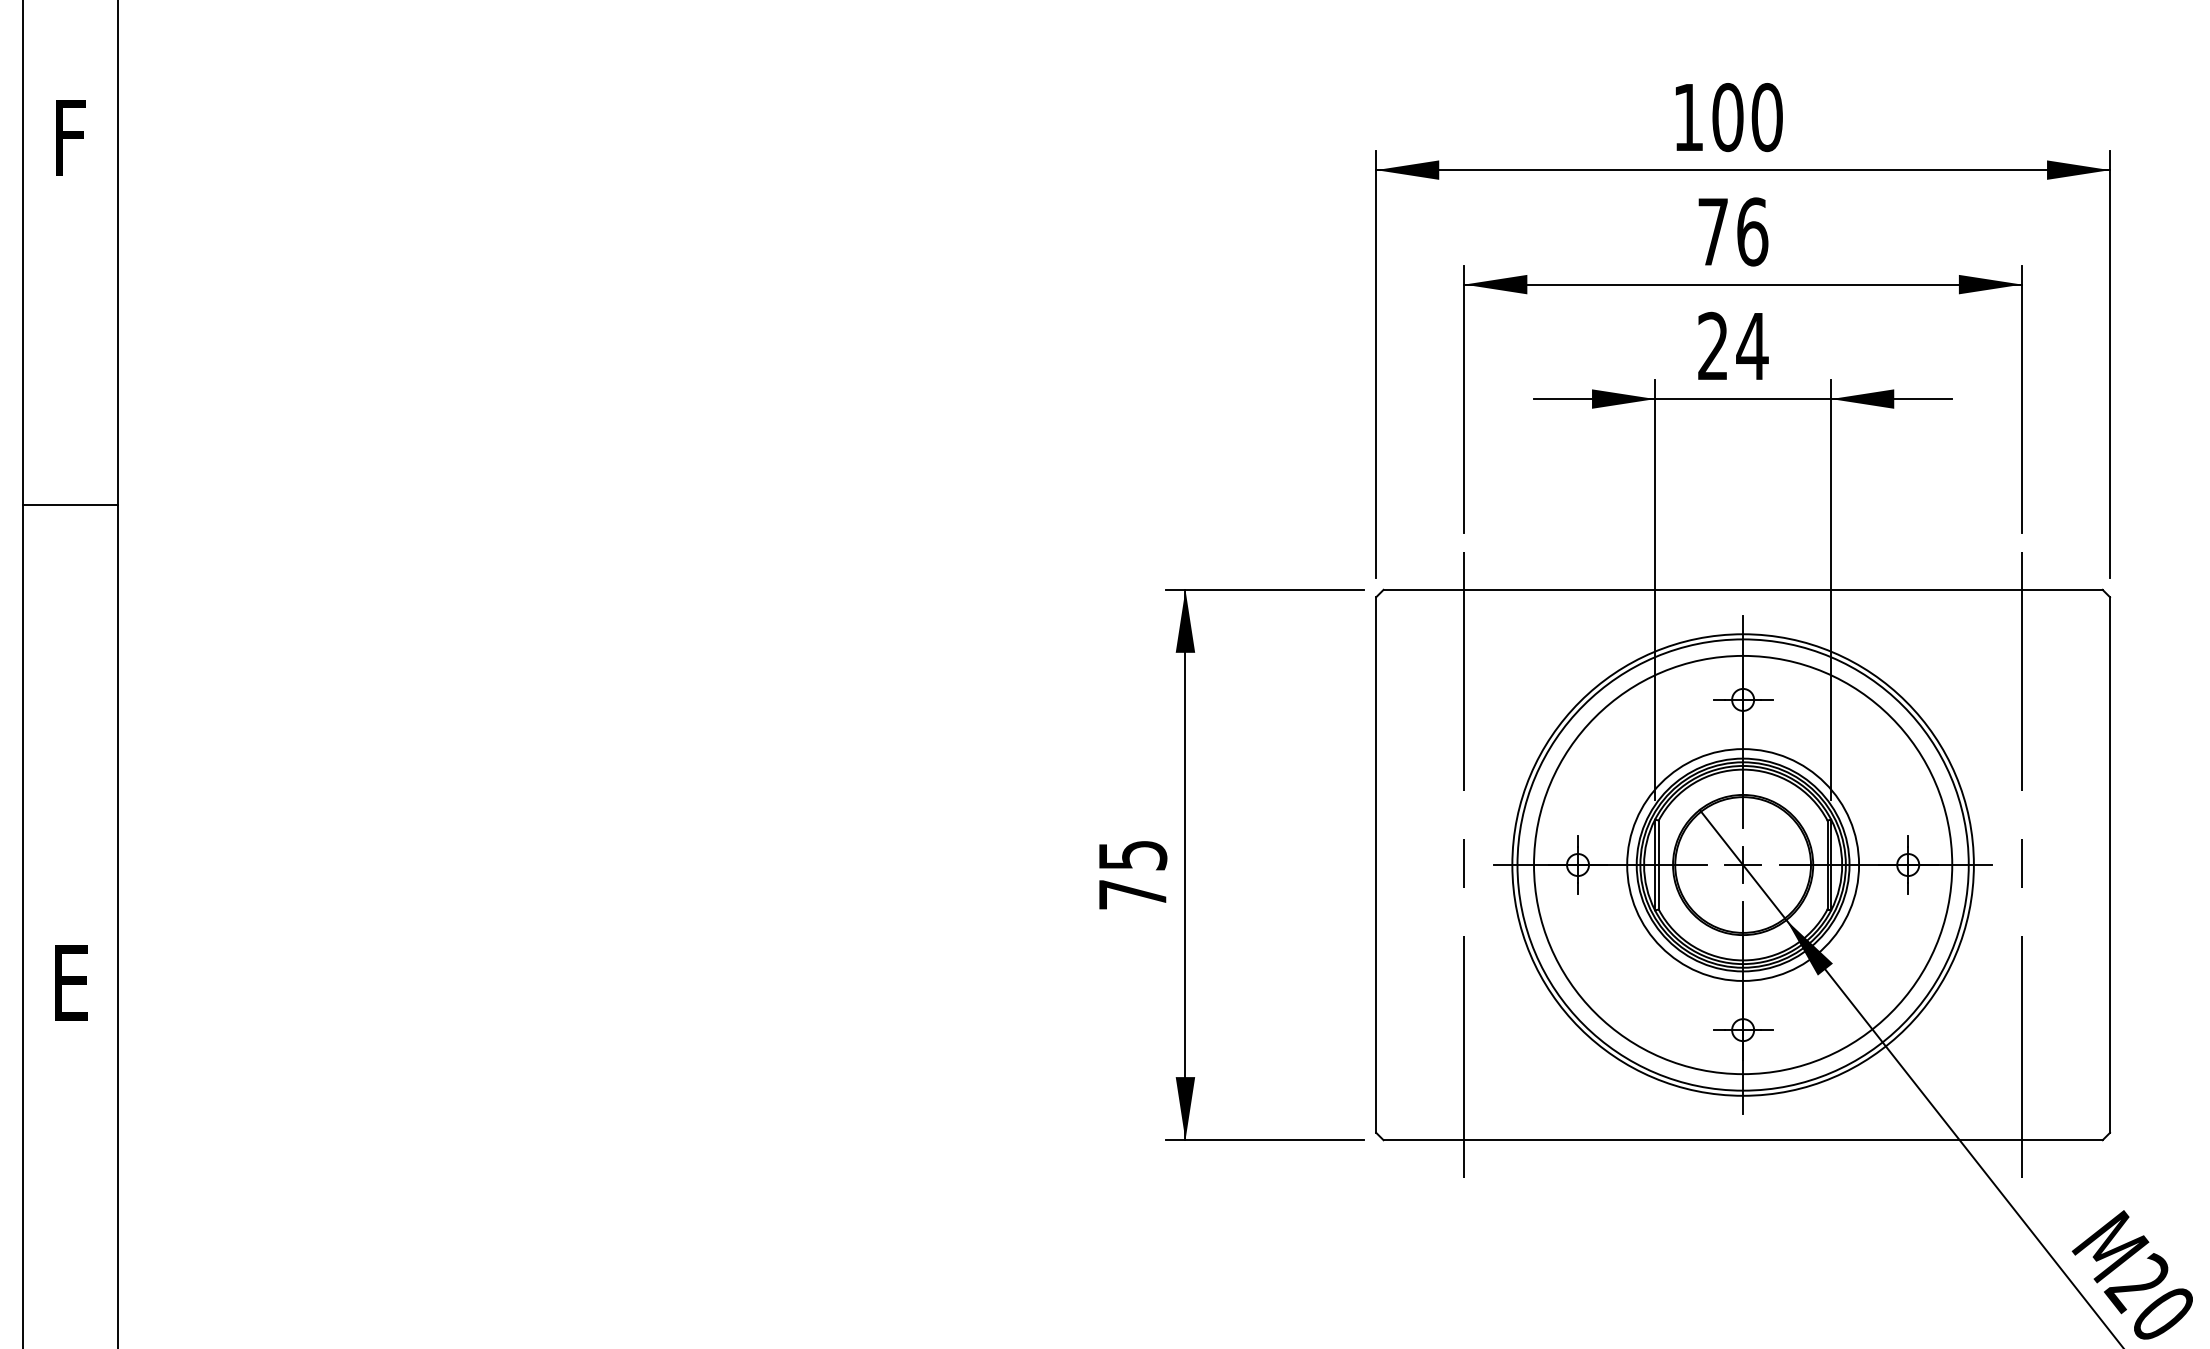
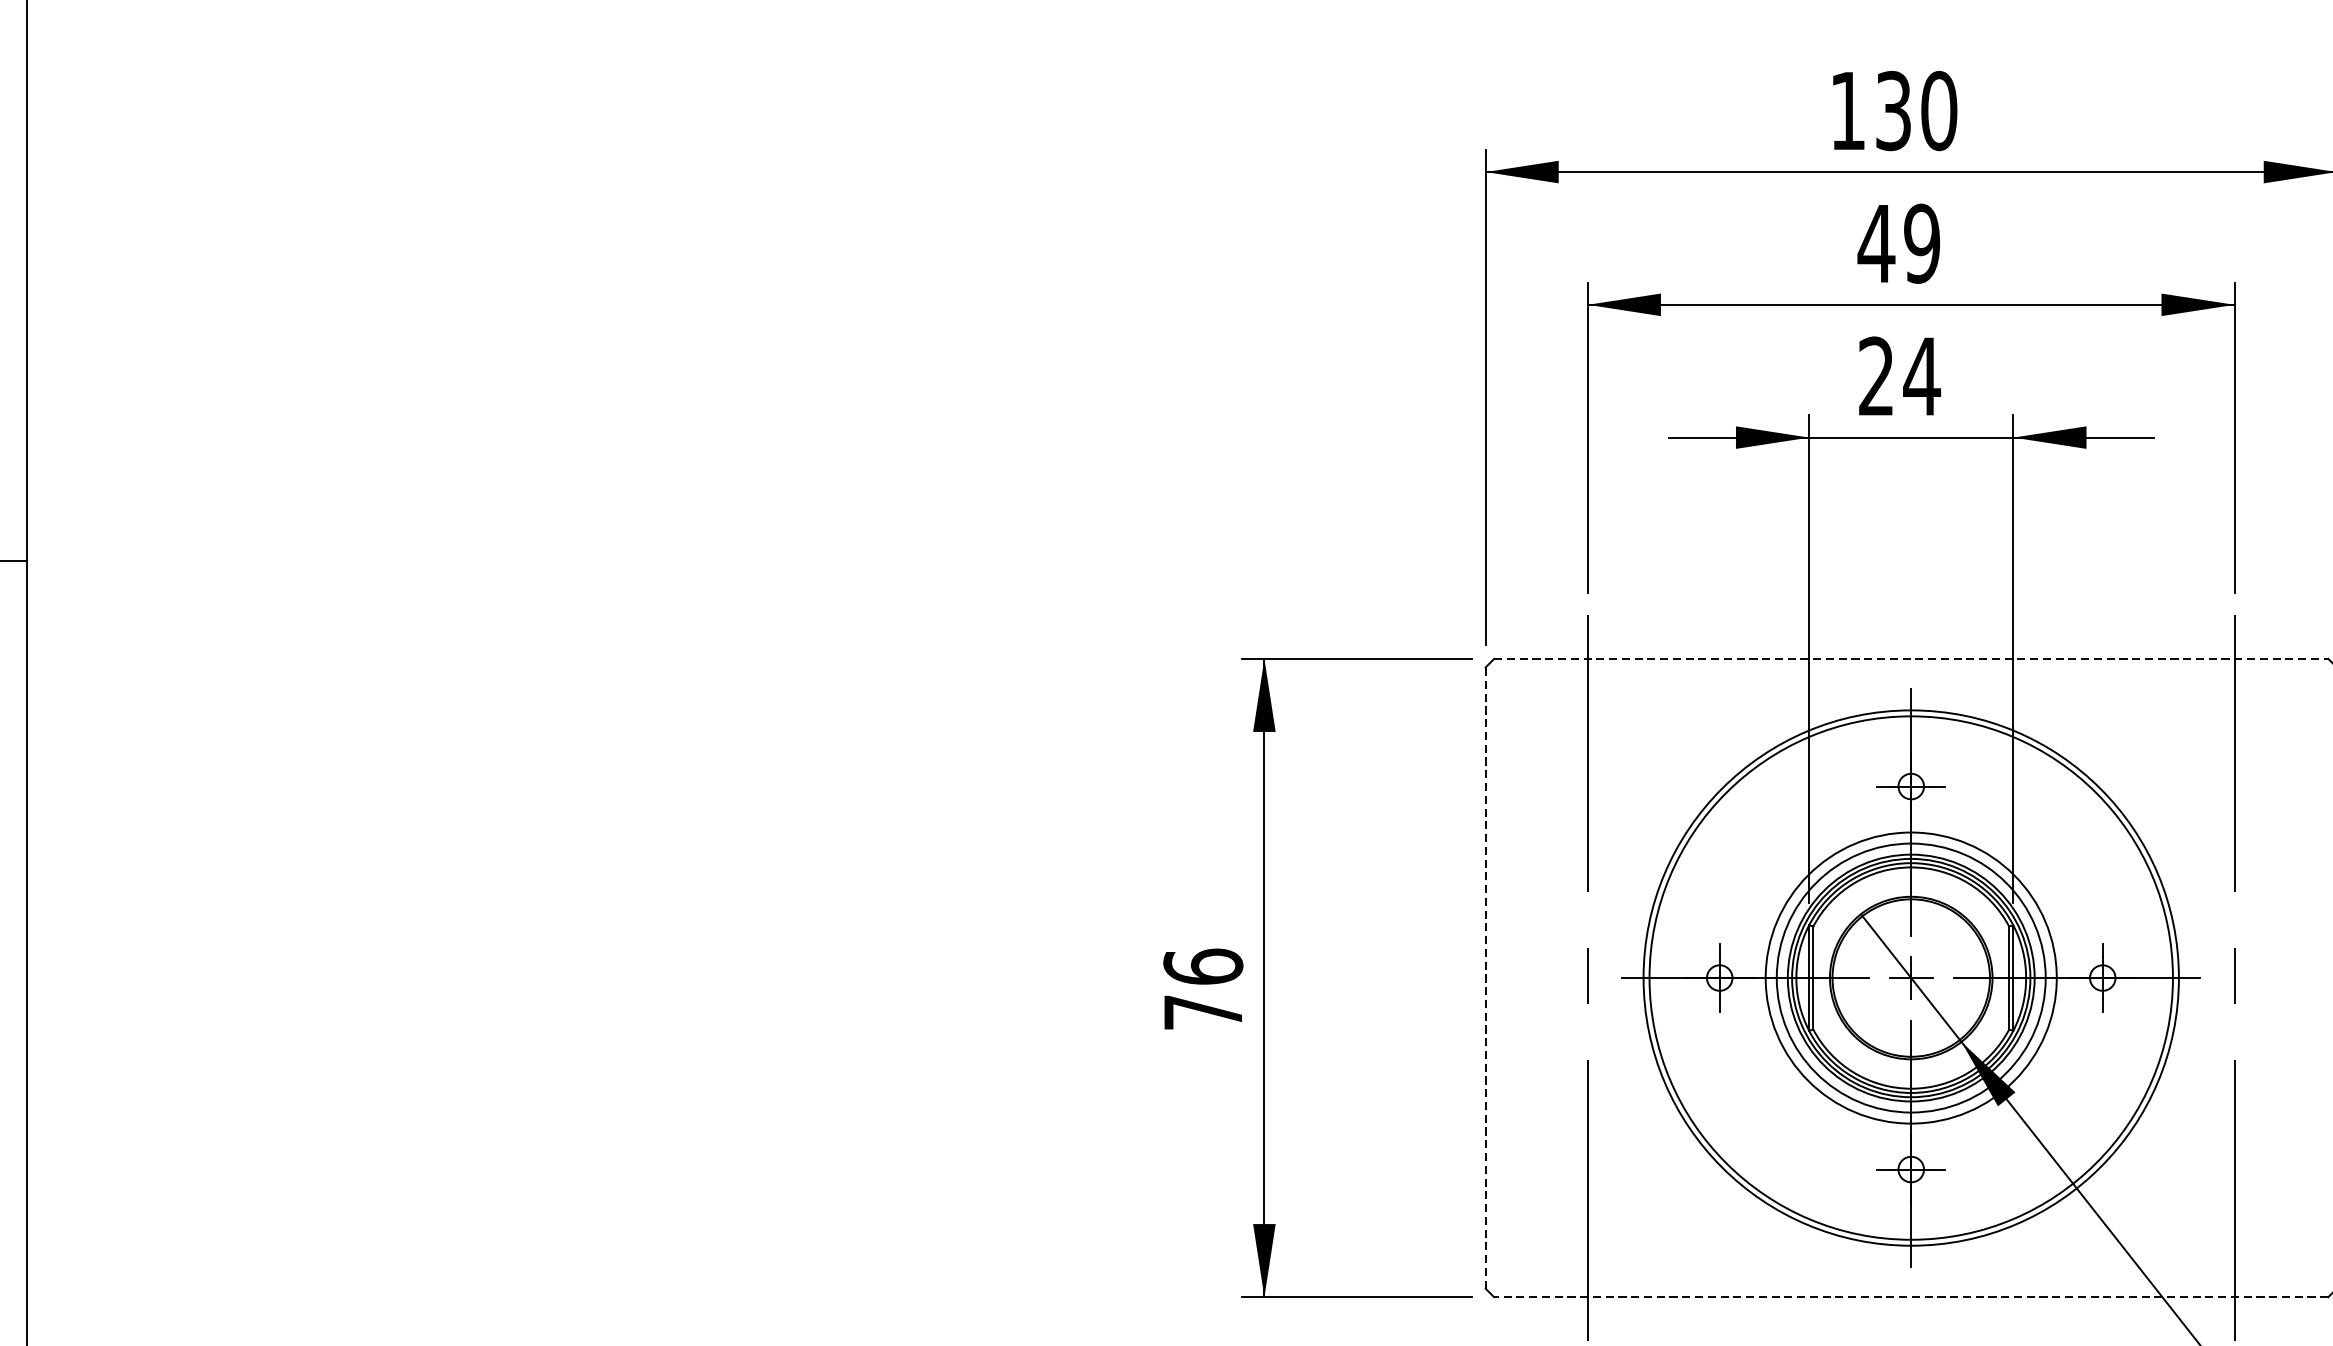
text: (1727, 117) -> (1893, 111), 100 -> 130
text: (1732, 231) -> (1898, 243), 76 -> 49
line: (1743, 589) -> (1911, 658), solid -> dashed
text: (1132, 854) -> (1202, 965), 75 -> 76
circle: (1743, 864) -> (1911, 977), size x0.6
line: (1376, 865) -> (1485, 978), solid -> dashed
line: (1743, 1140) -> (1911, 1297), solid -> dashed

